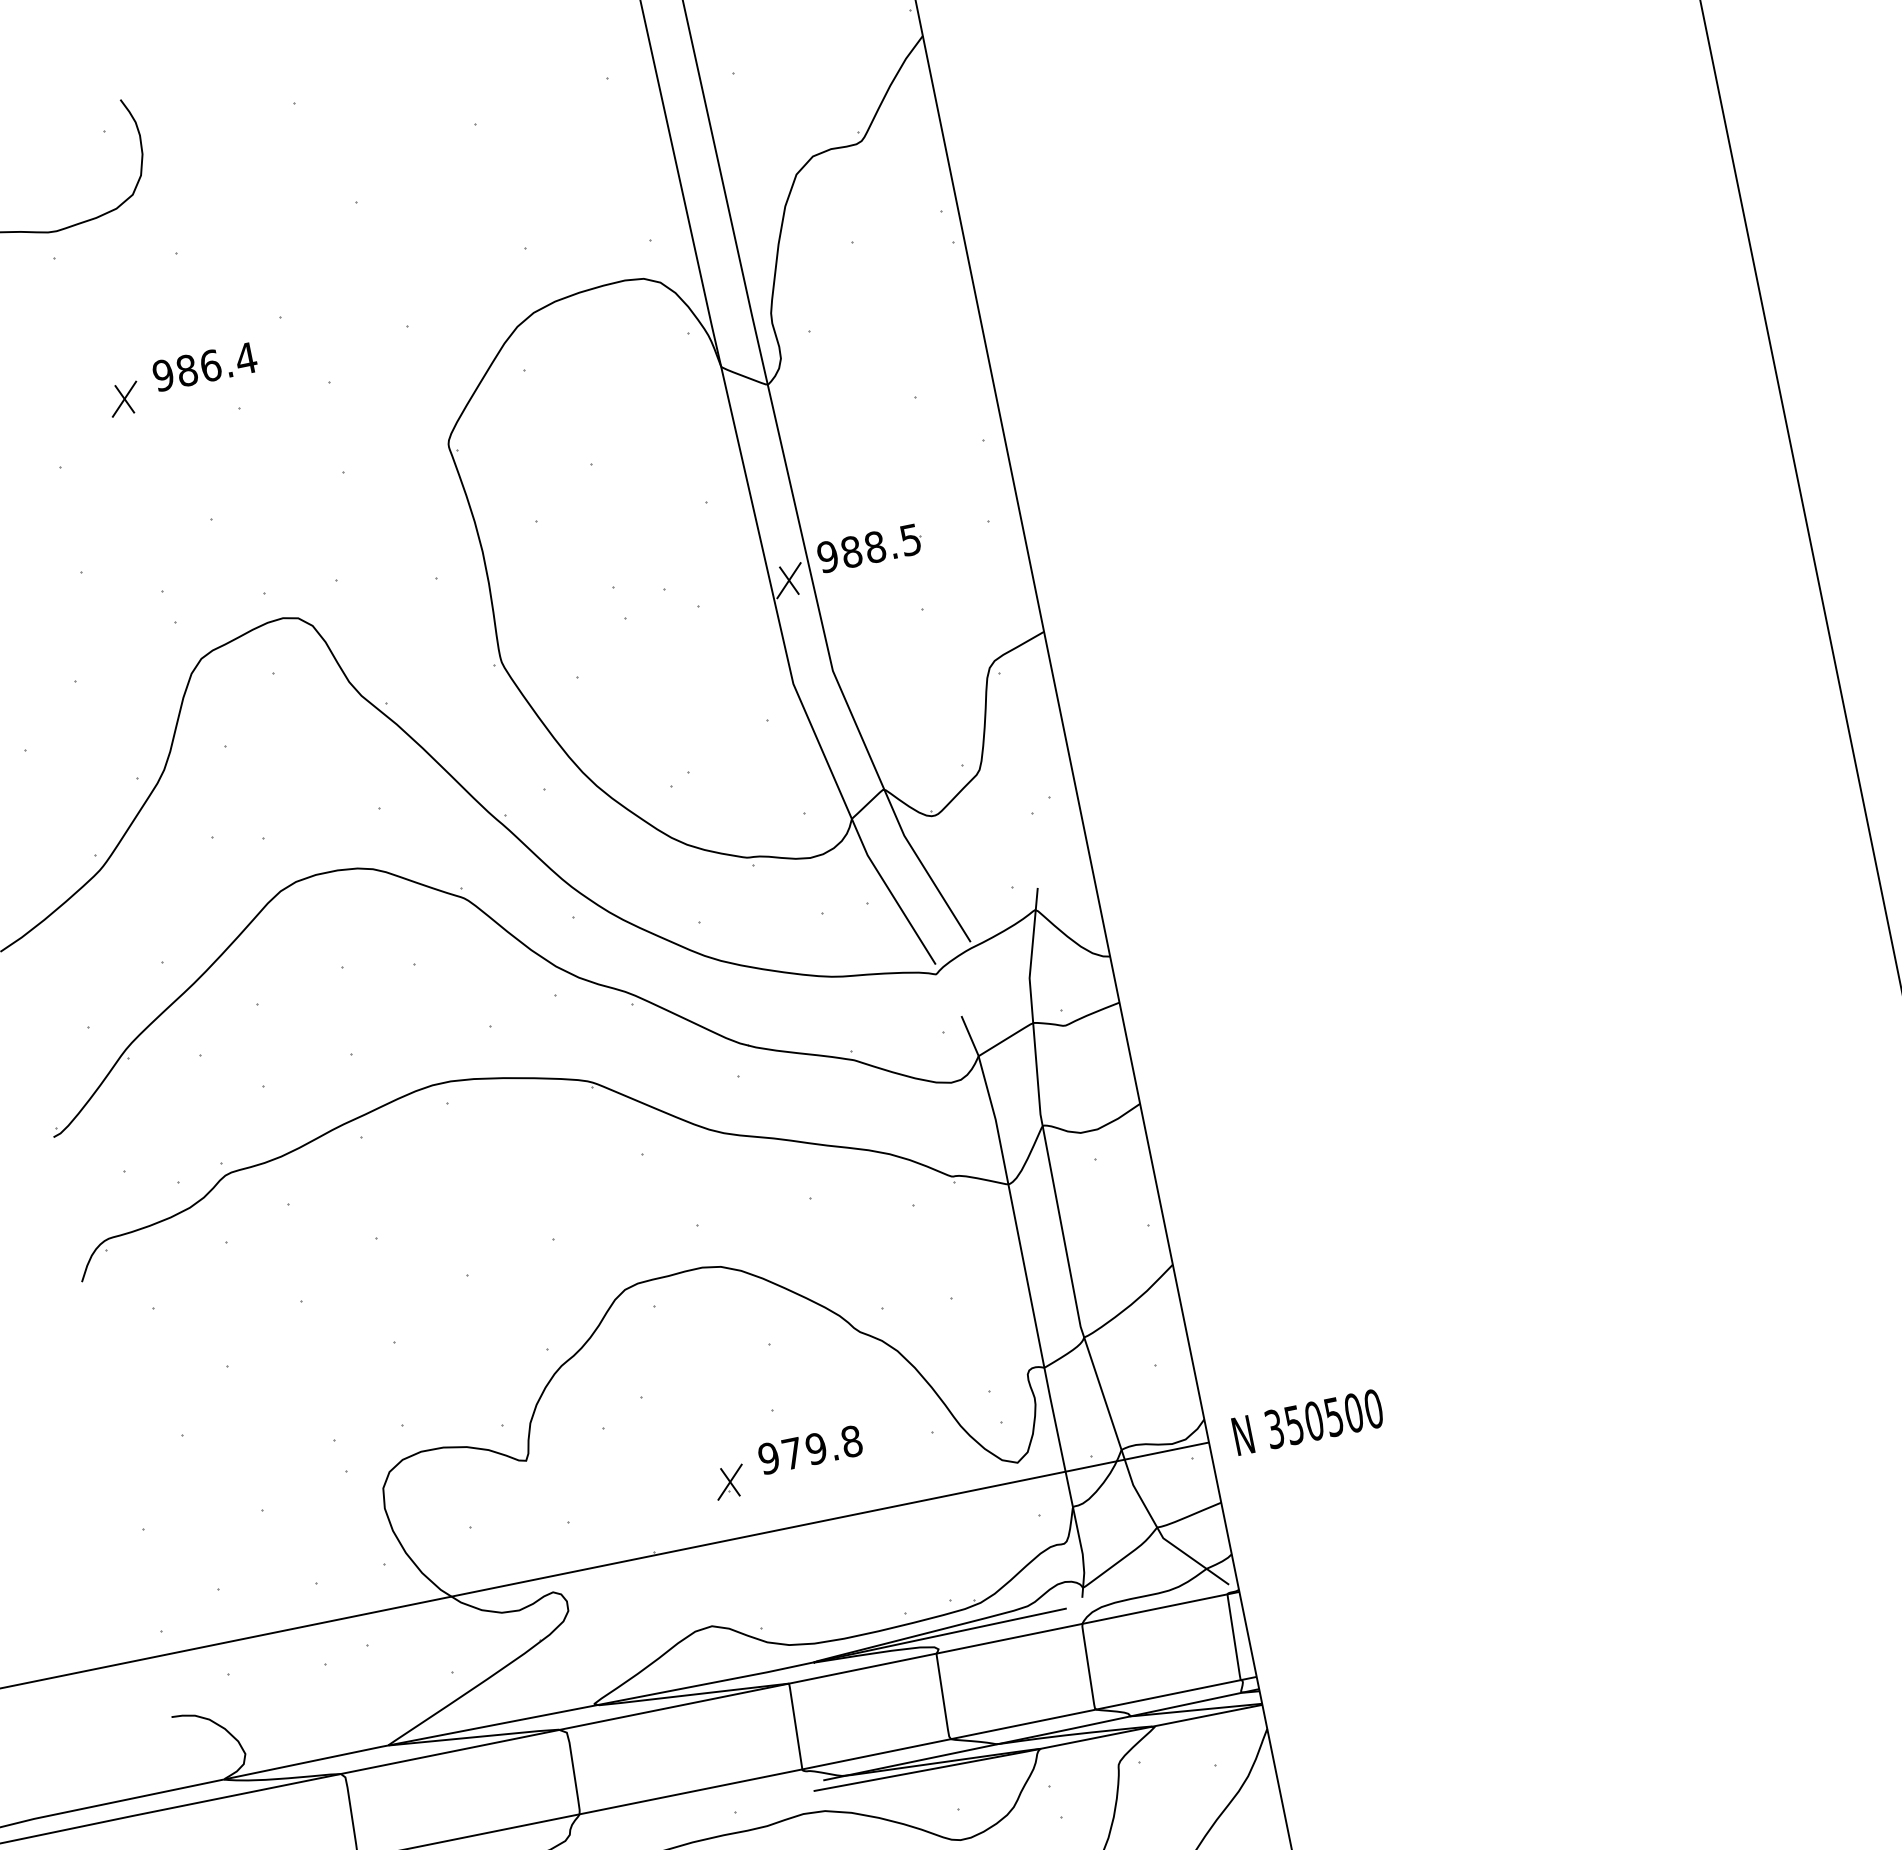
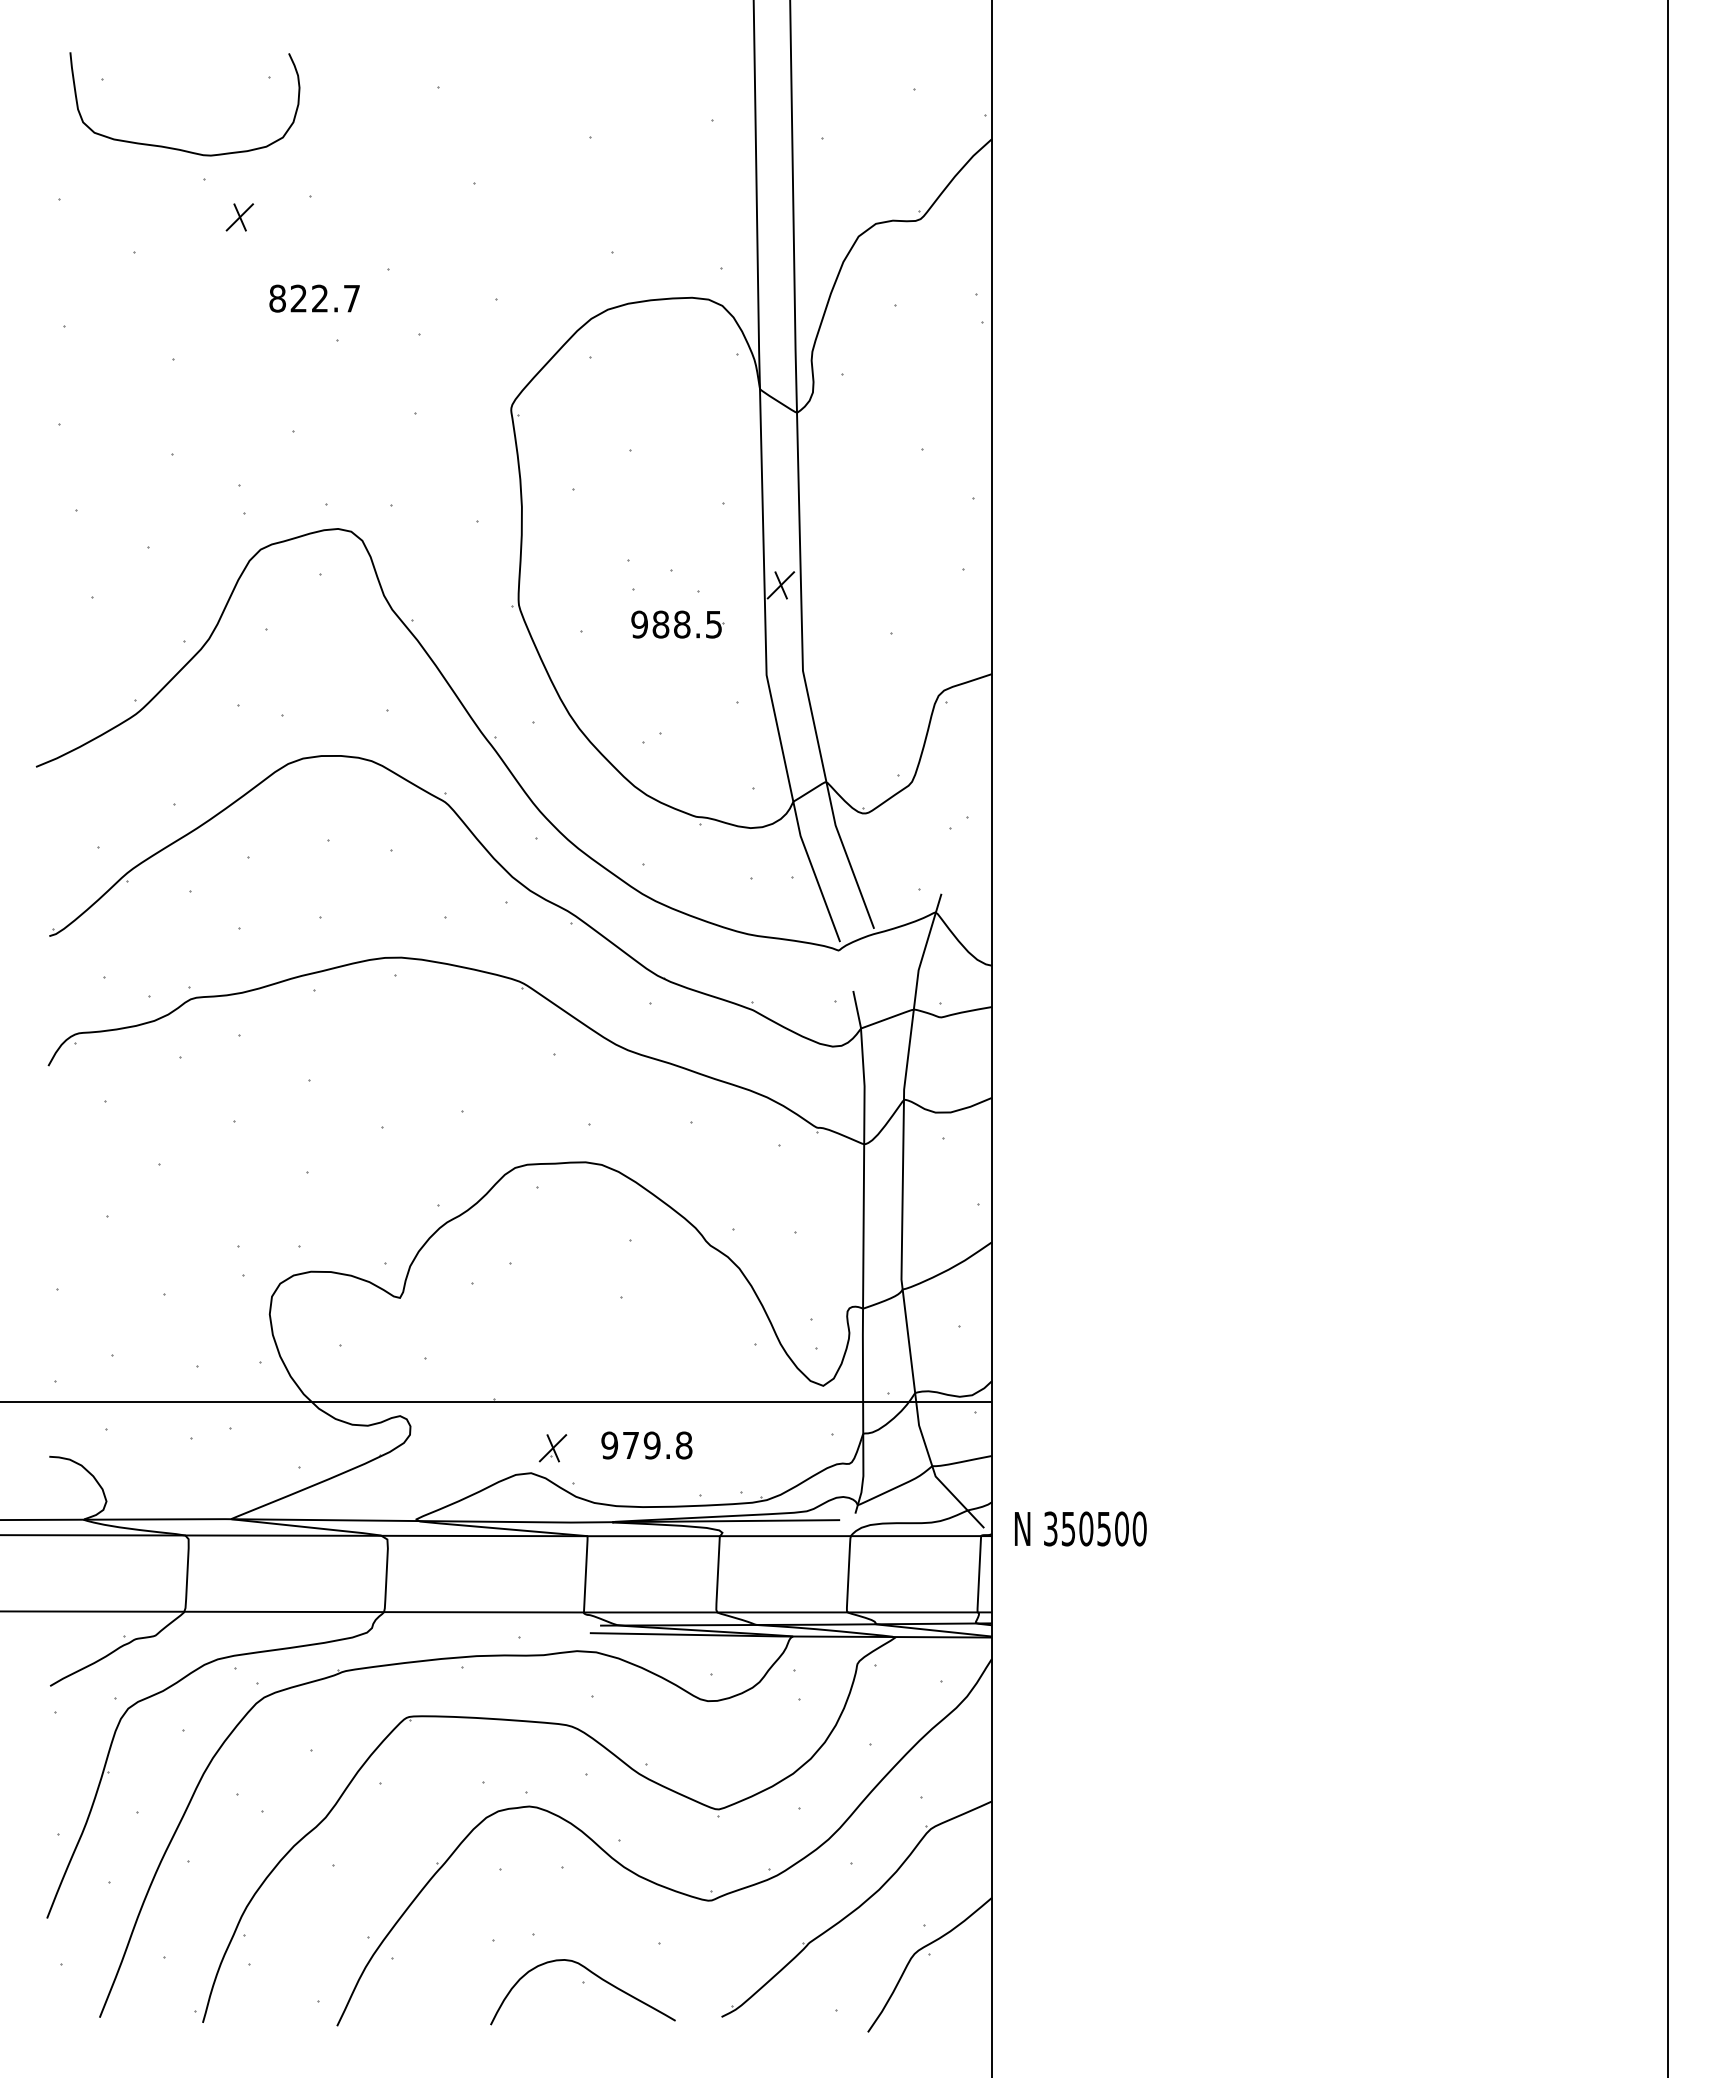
text: (204, 366) -> (314, 298), 986.4 -> 822.7
part: (124, 399) -> (239, 217), moved
part: (870, 548) -> (677, 624), moved
text: (1307, 1421) -> (1080, 1528), moved
text: (809, 1450) -> (646, 1445), moved
part: (729, 1482) -> (552, 1448), moved

